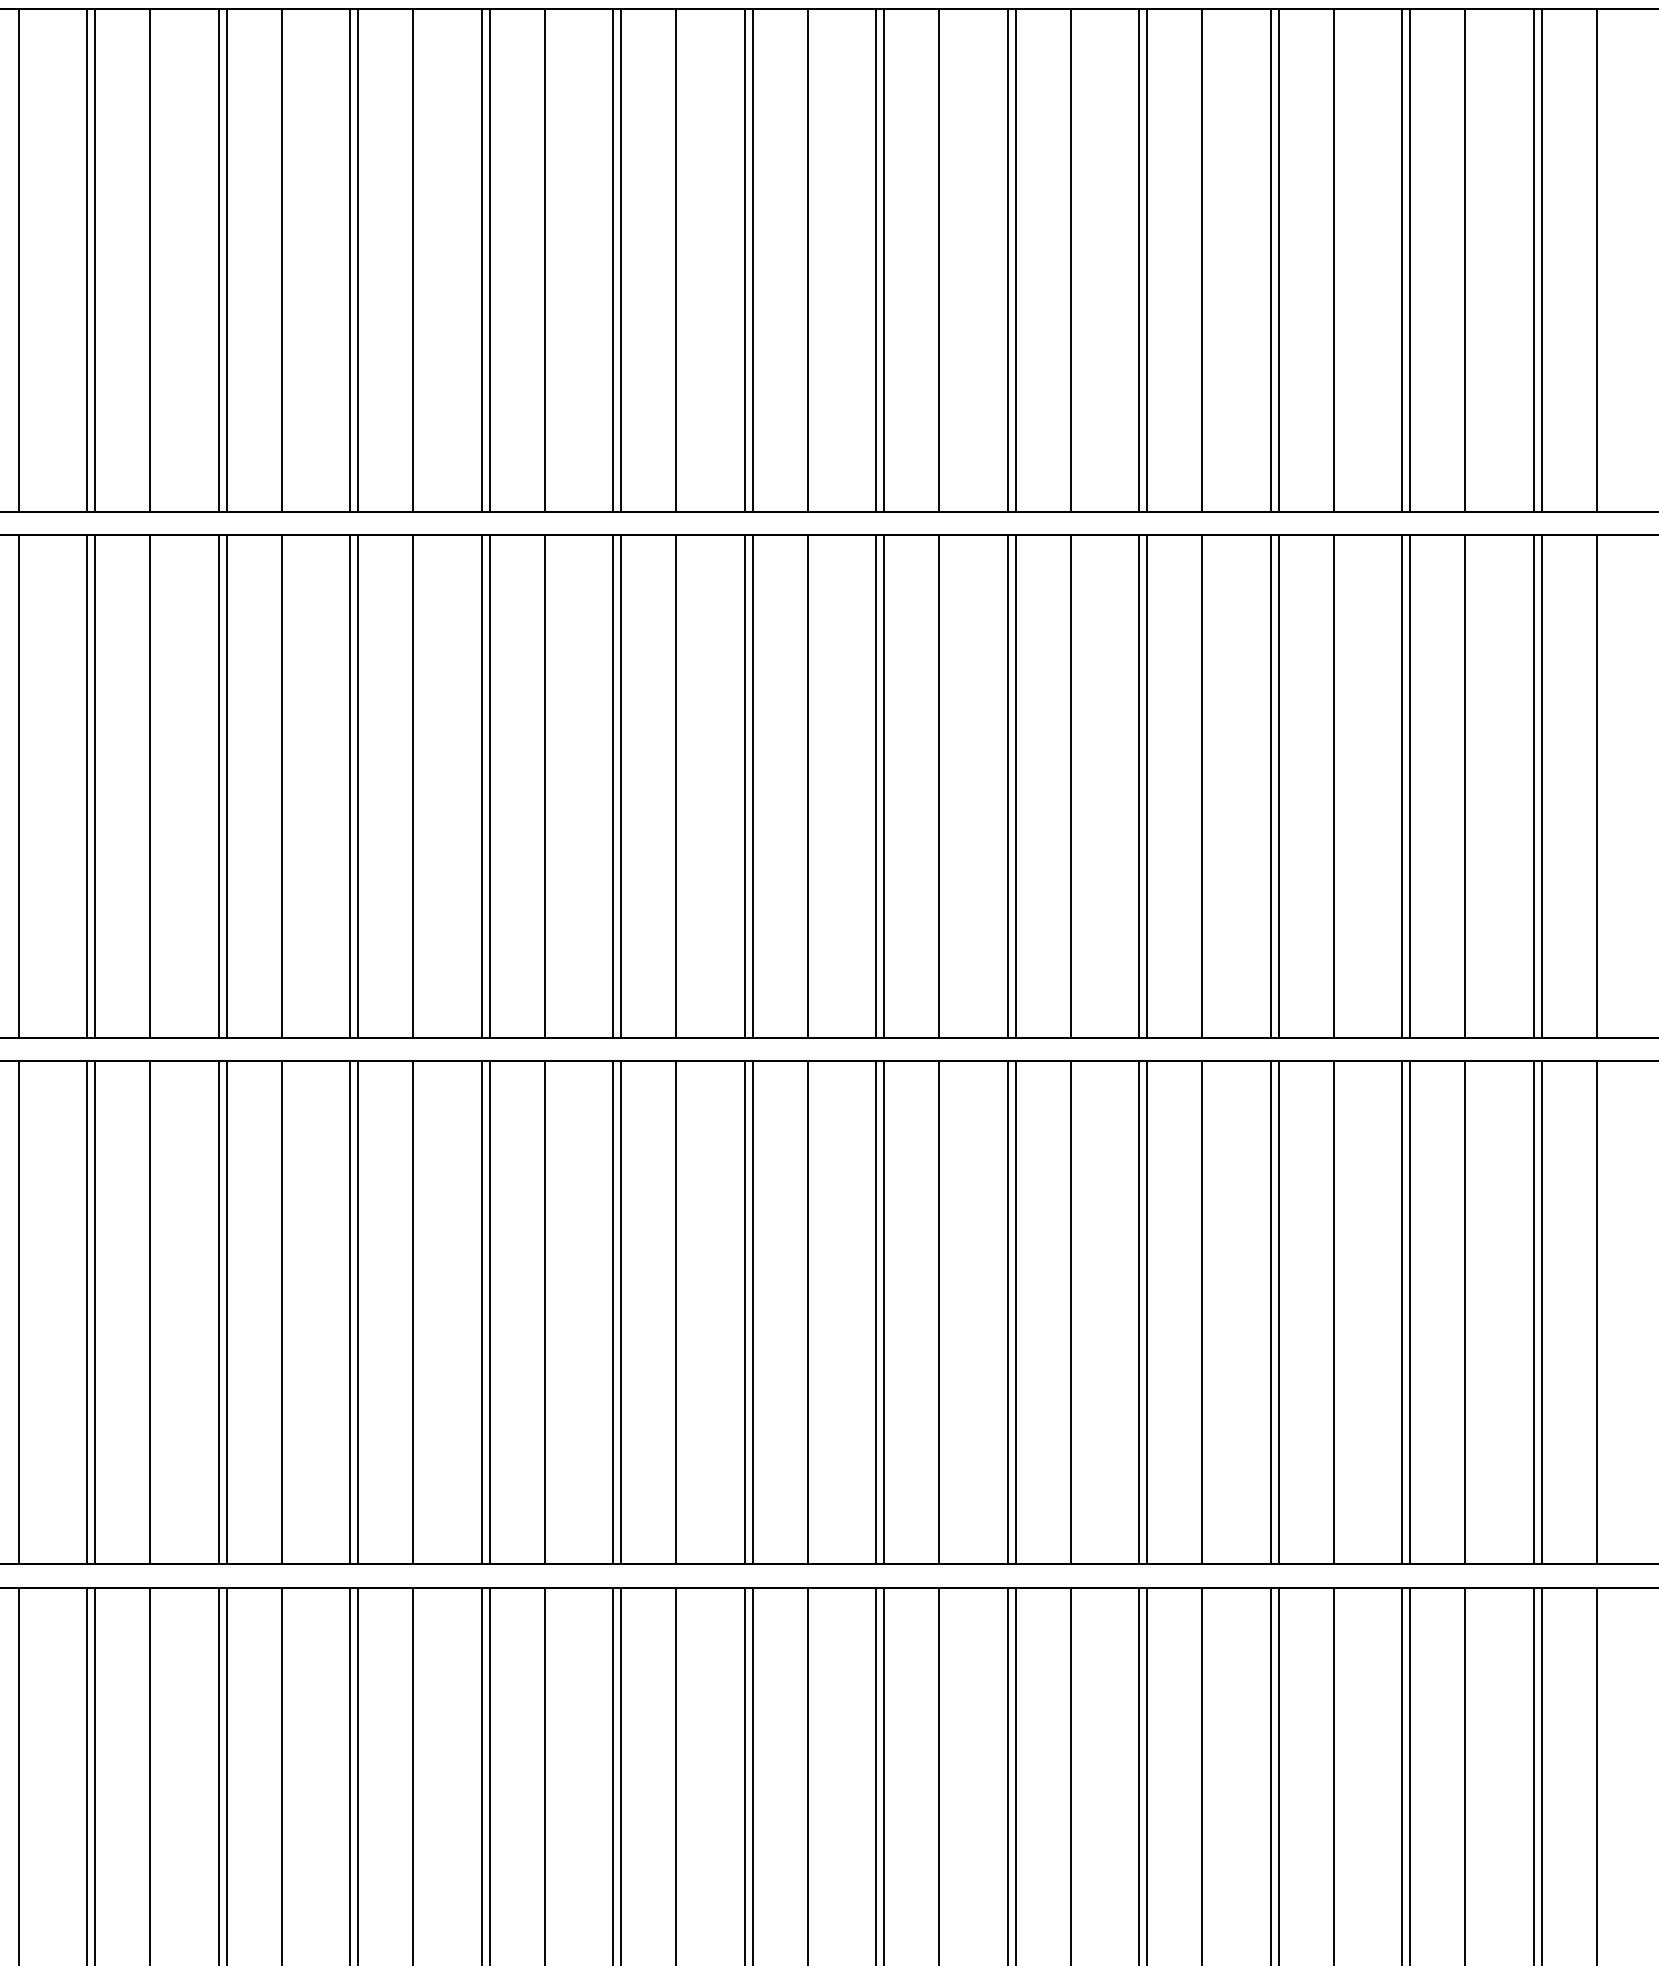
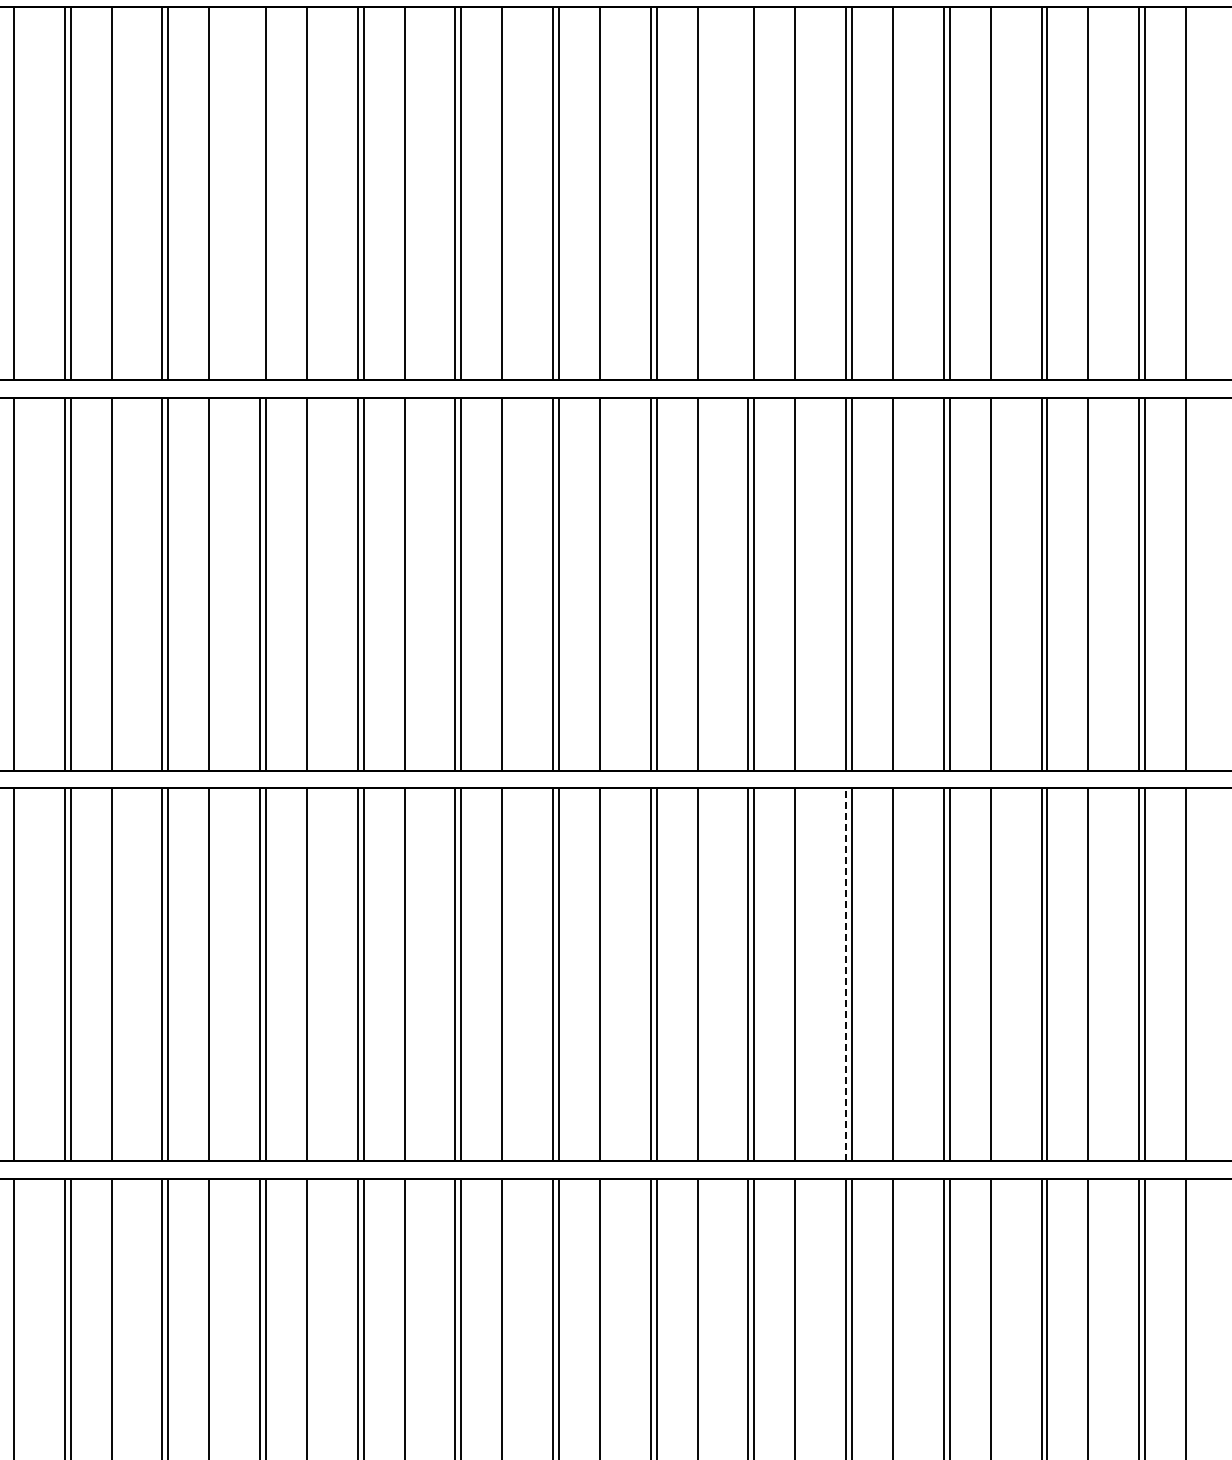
line: (350, 259) -> (260, 192), removed
line: (1007, 259) -> (748, 192), removed
line: (1139, 1312) -> (846, 974), solid -> dashed

